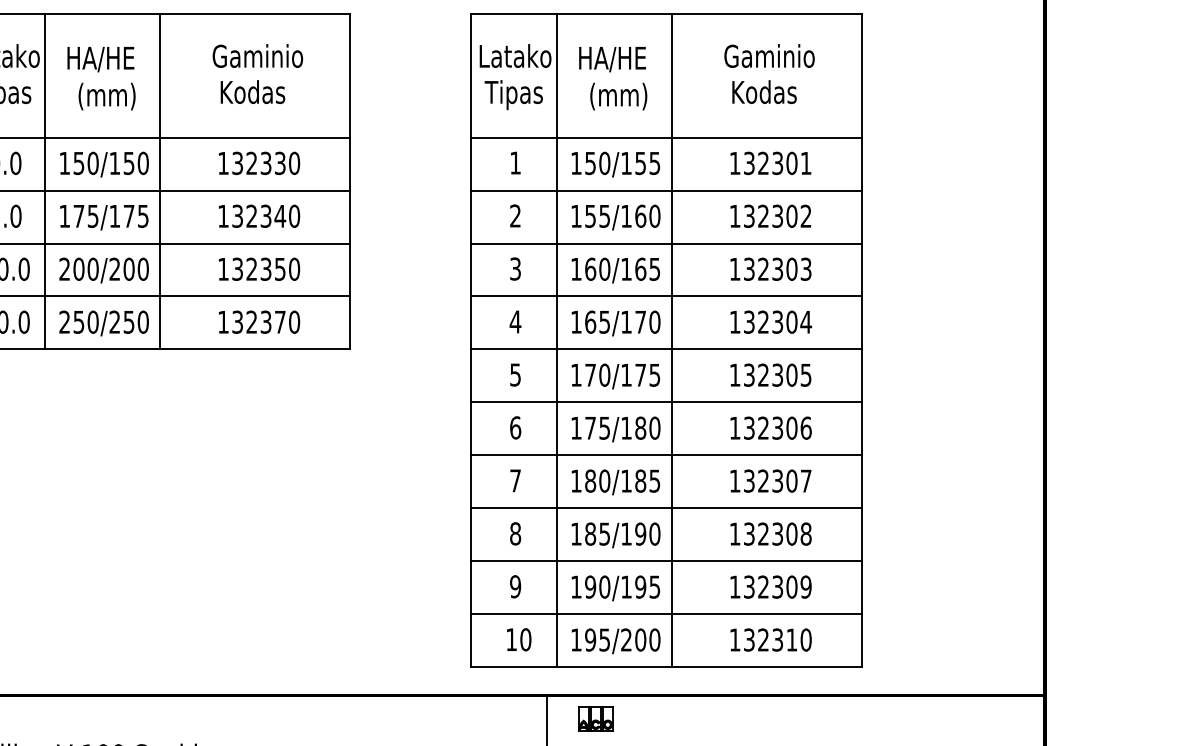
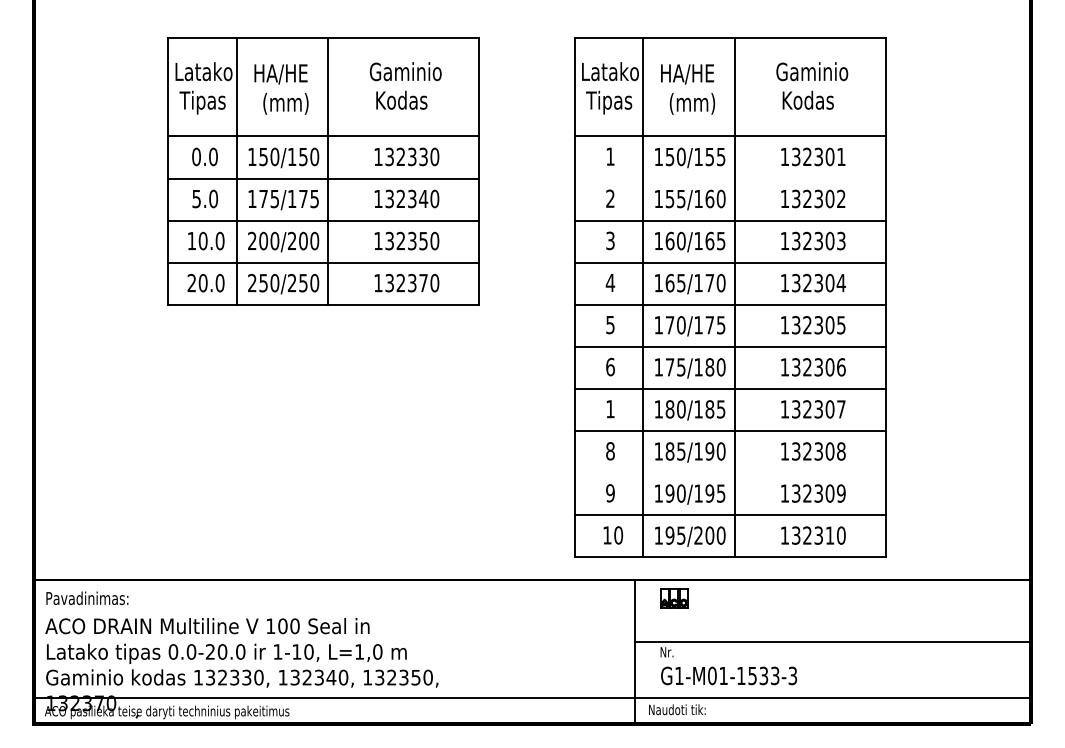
line: (665, 190) -> (729, 178), removed
text: (515, 481) -> (610, 409), 7 -> 1
line: (665, 561) -> (729, 473), removed

